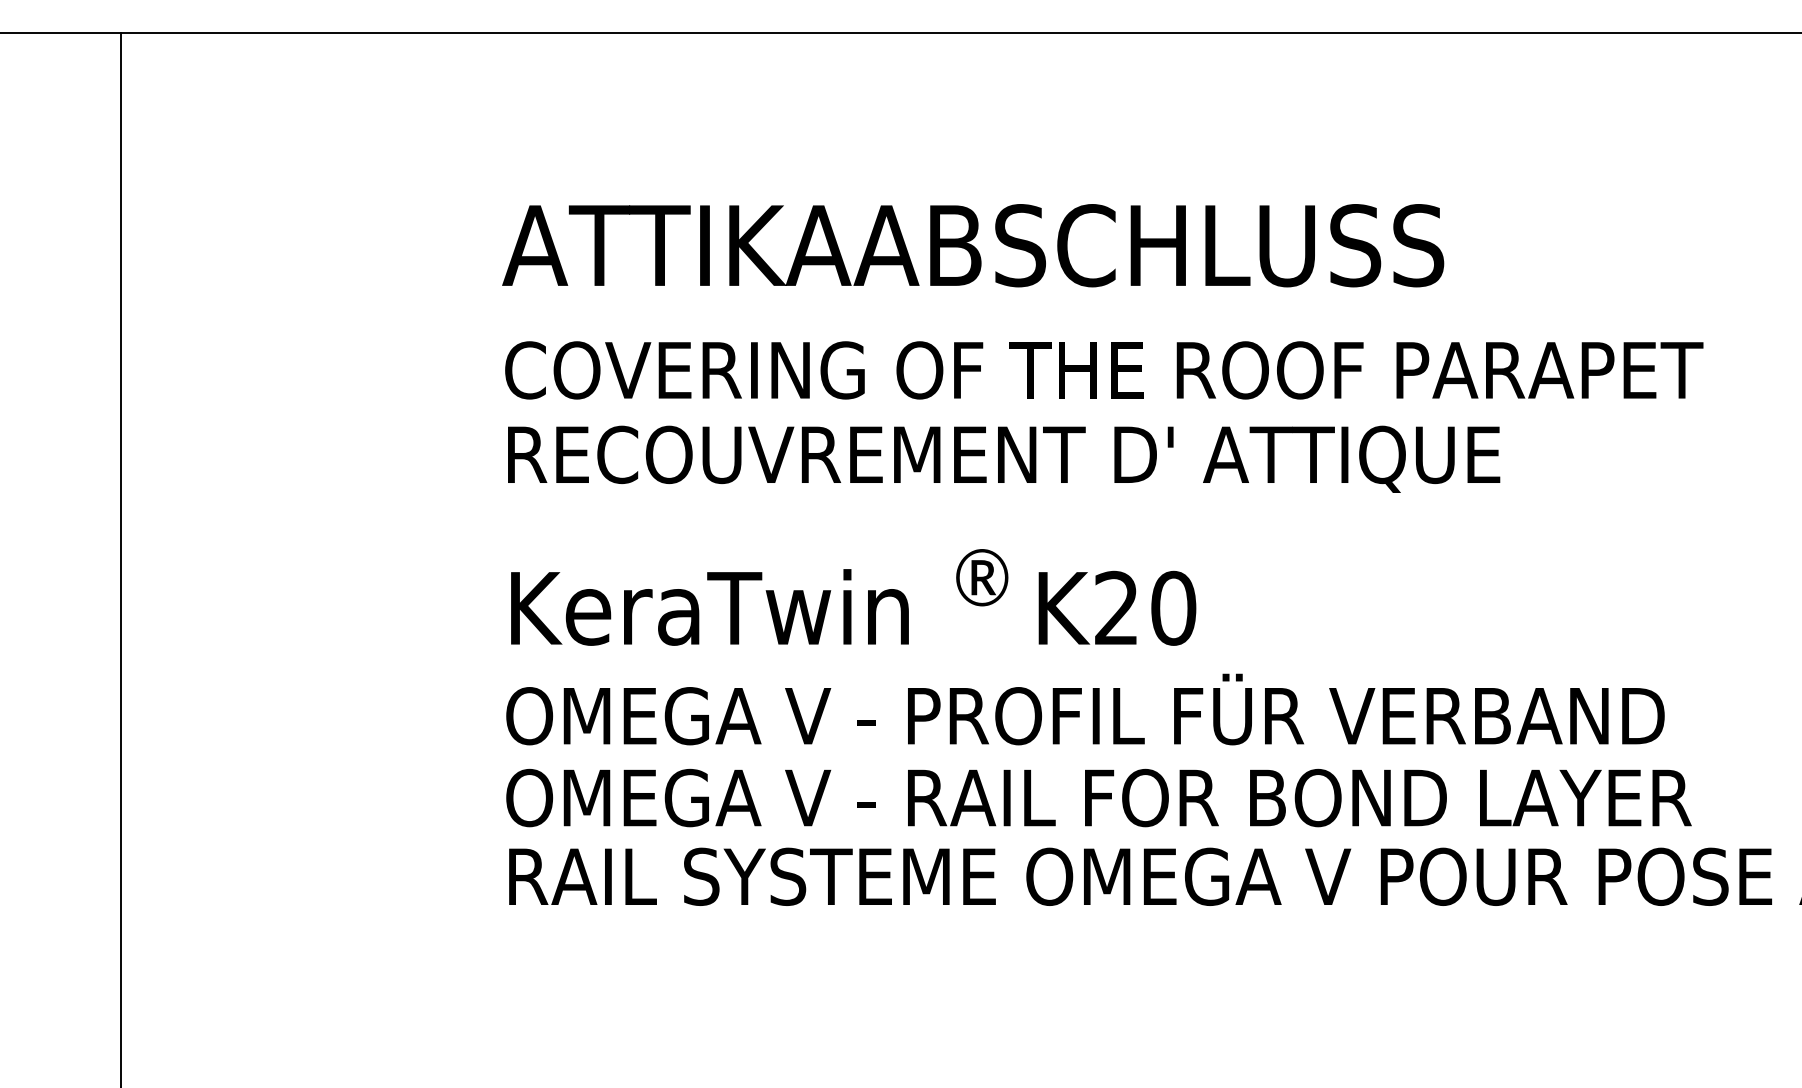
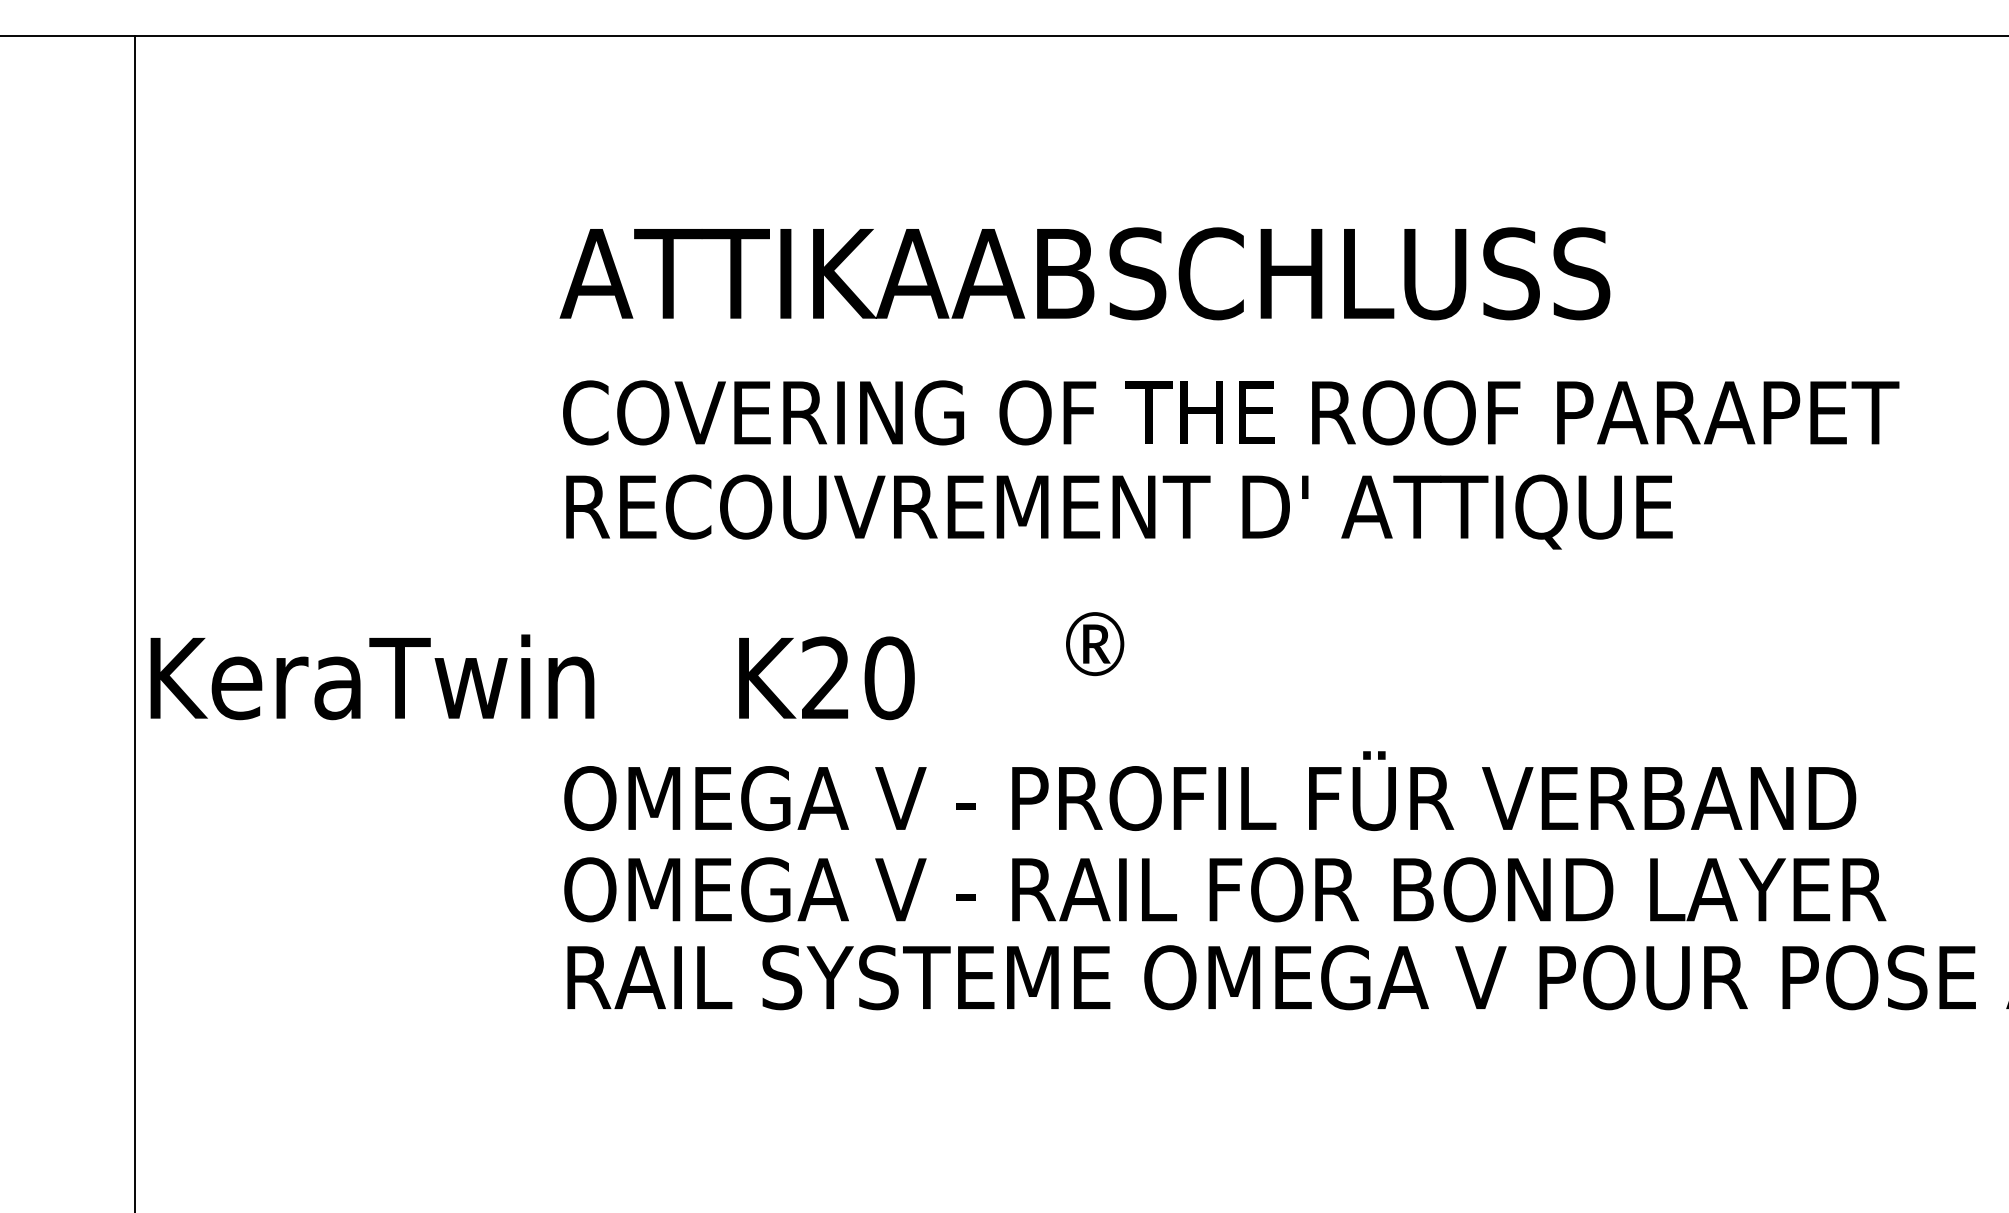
text: (853, 607) -> (532, 677), moved

